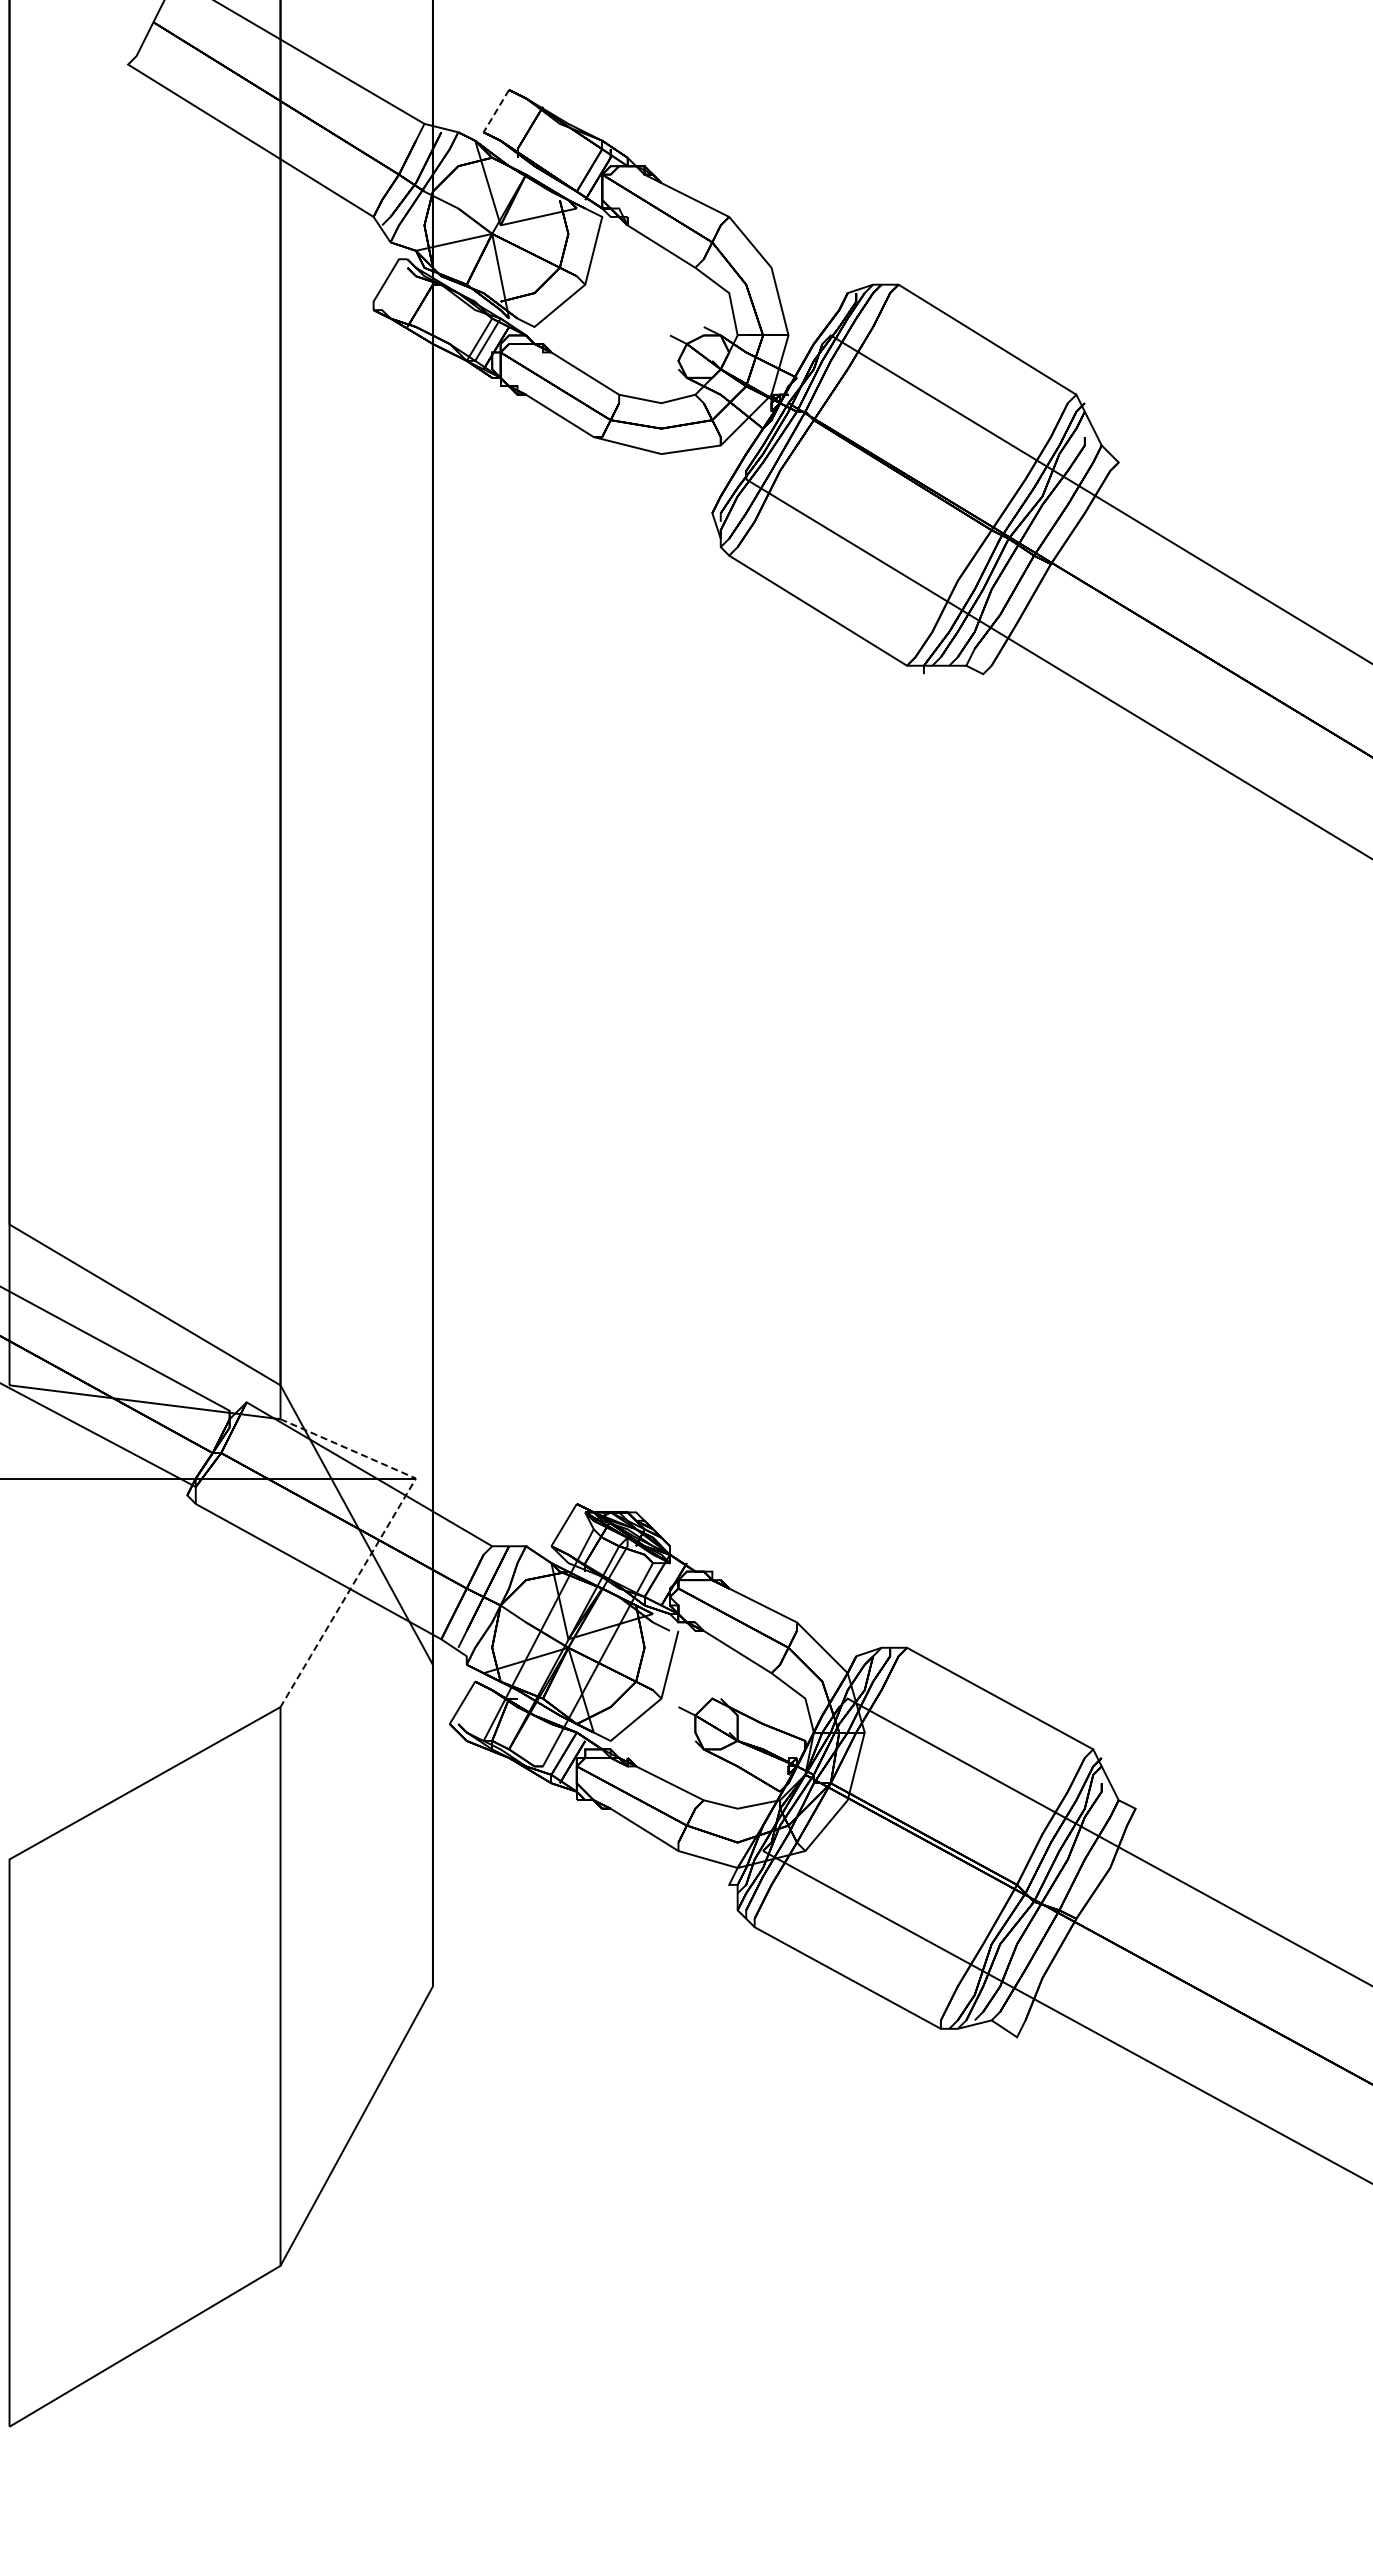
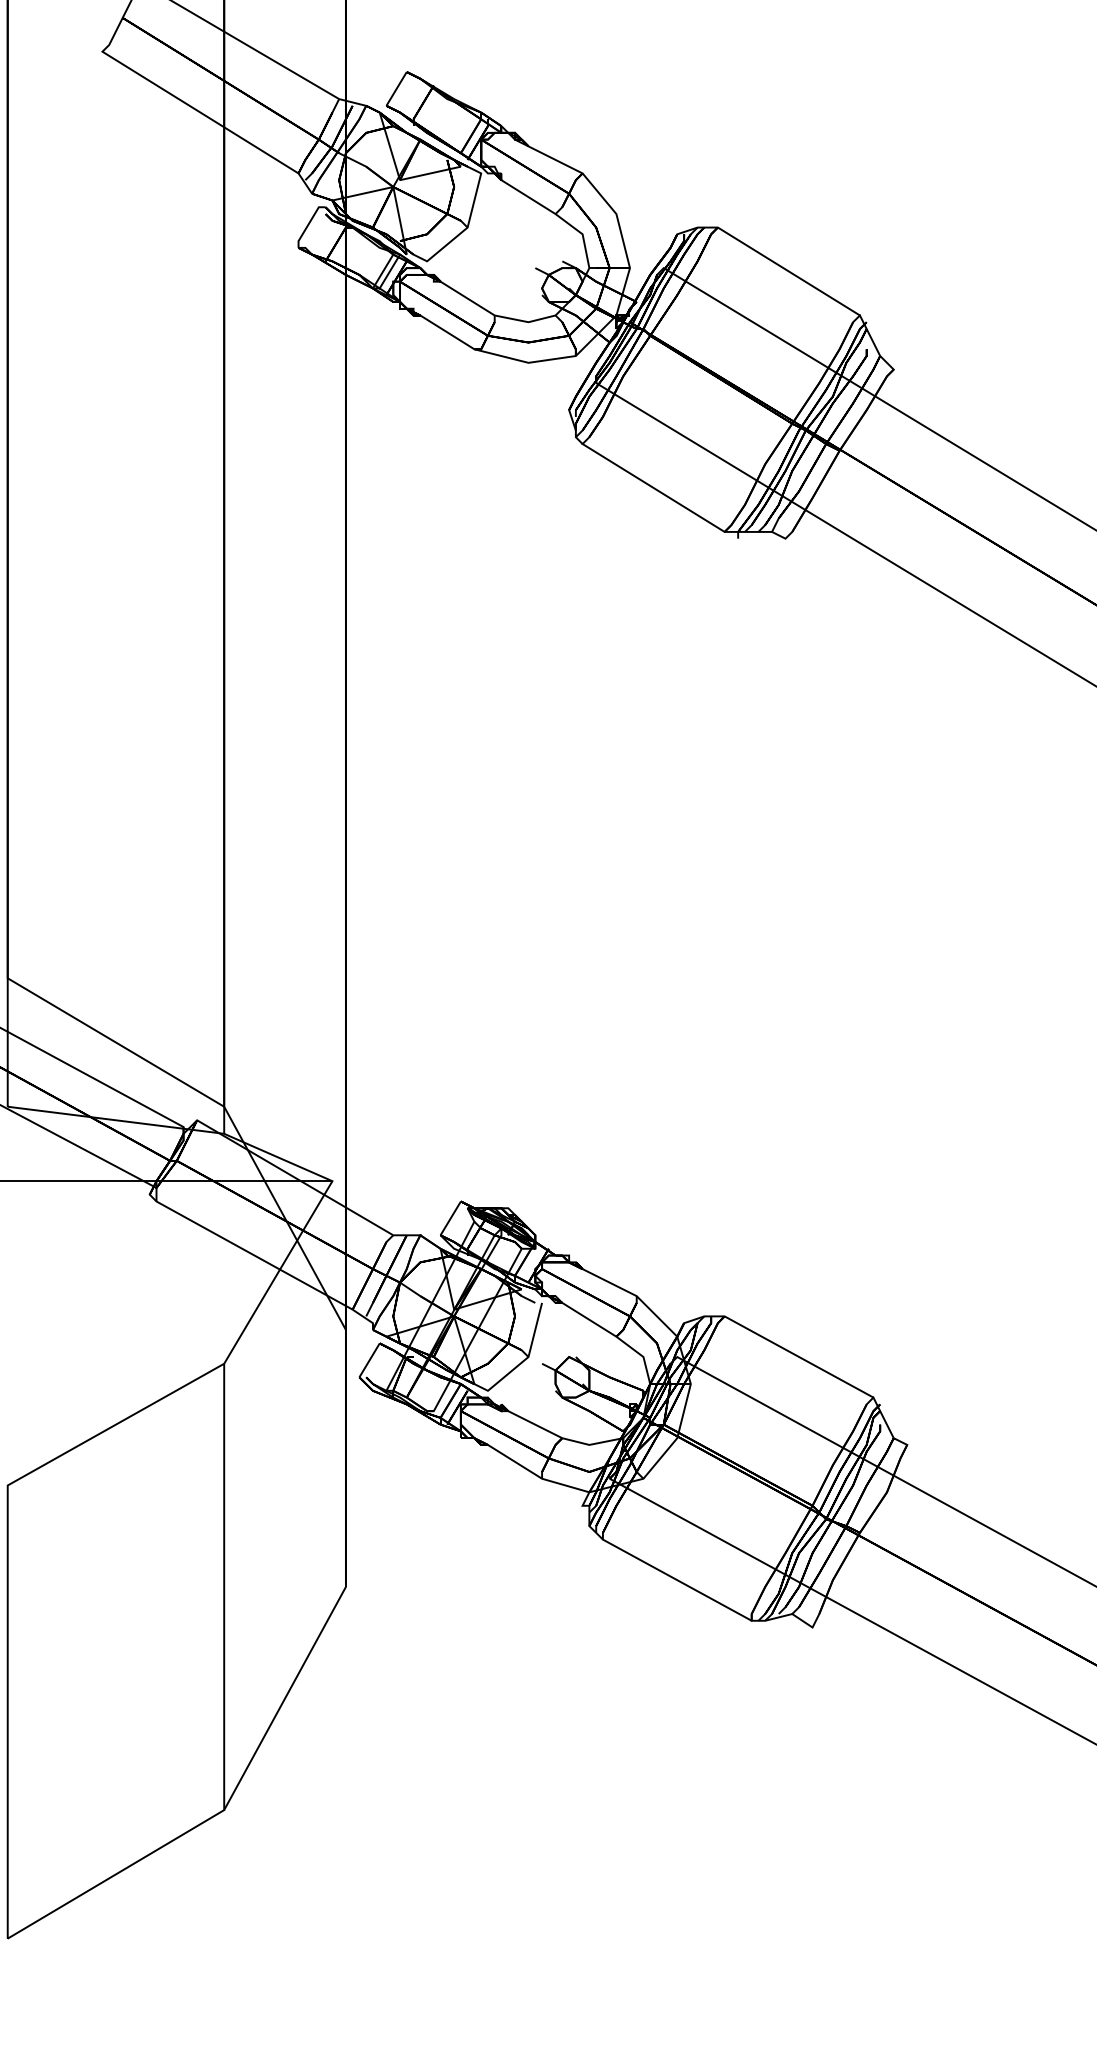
line: (496, 111) -> (396, 89), dashed -> solid
line: (385, 1529) -> (308, 1221), dashed -> solid

